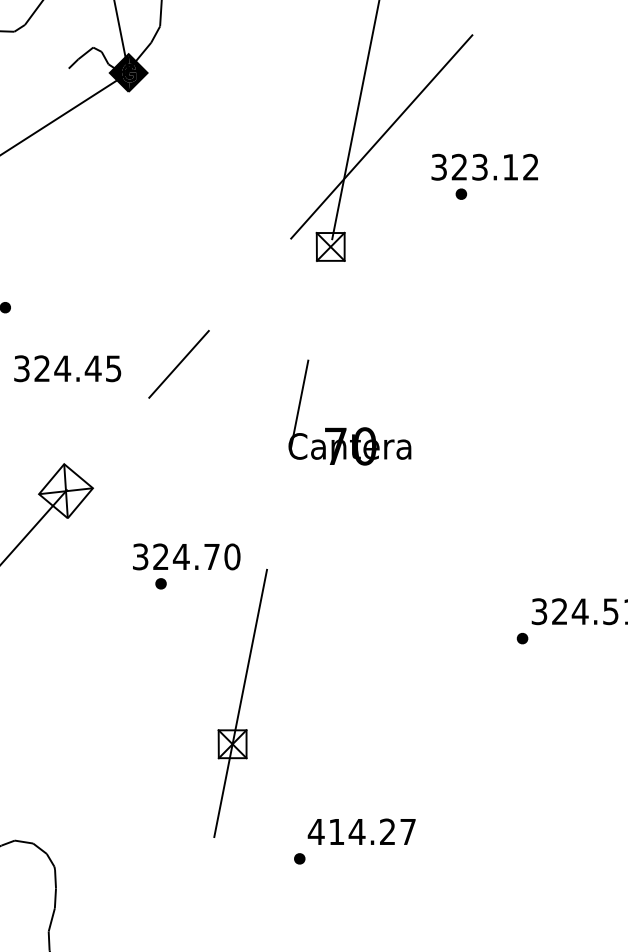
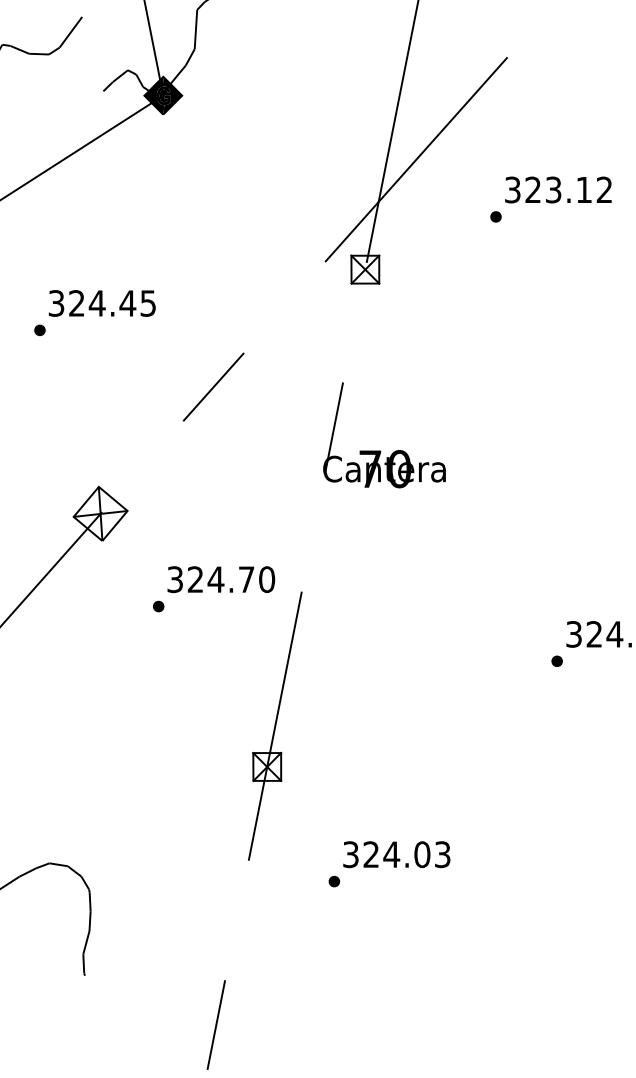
text: (484, 166) -> (558, 189), moved
text: (66, 368) -> (101, 303), moved
part: (160, 583) -> (158, 606), moved
text: (361, 831) -> (396, 854), 414.27 -> 324.03

